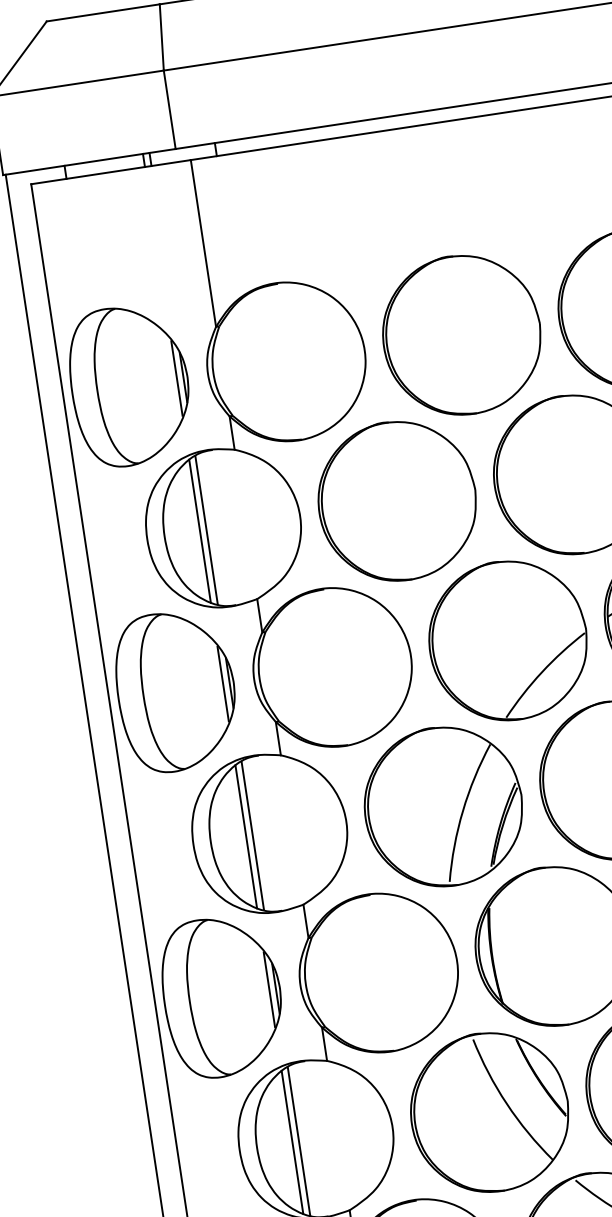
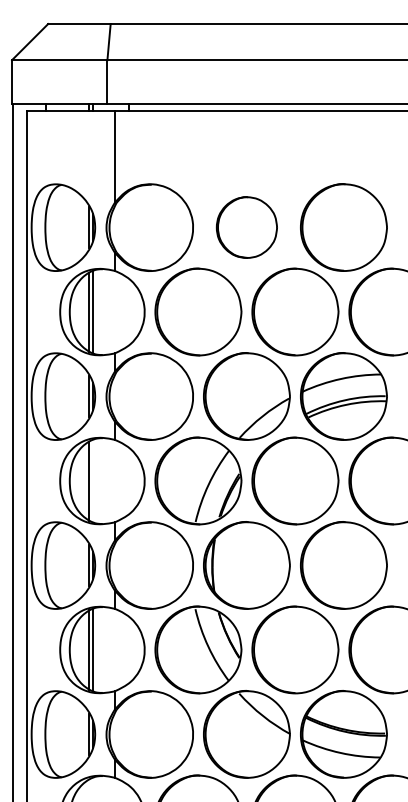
part: (461, 335) -> (246, 227), size x0.7
line: (252, 836) -> (92, 481), removed

